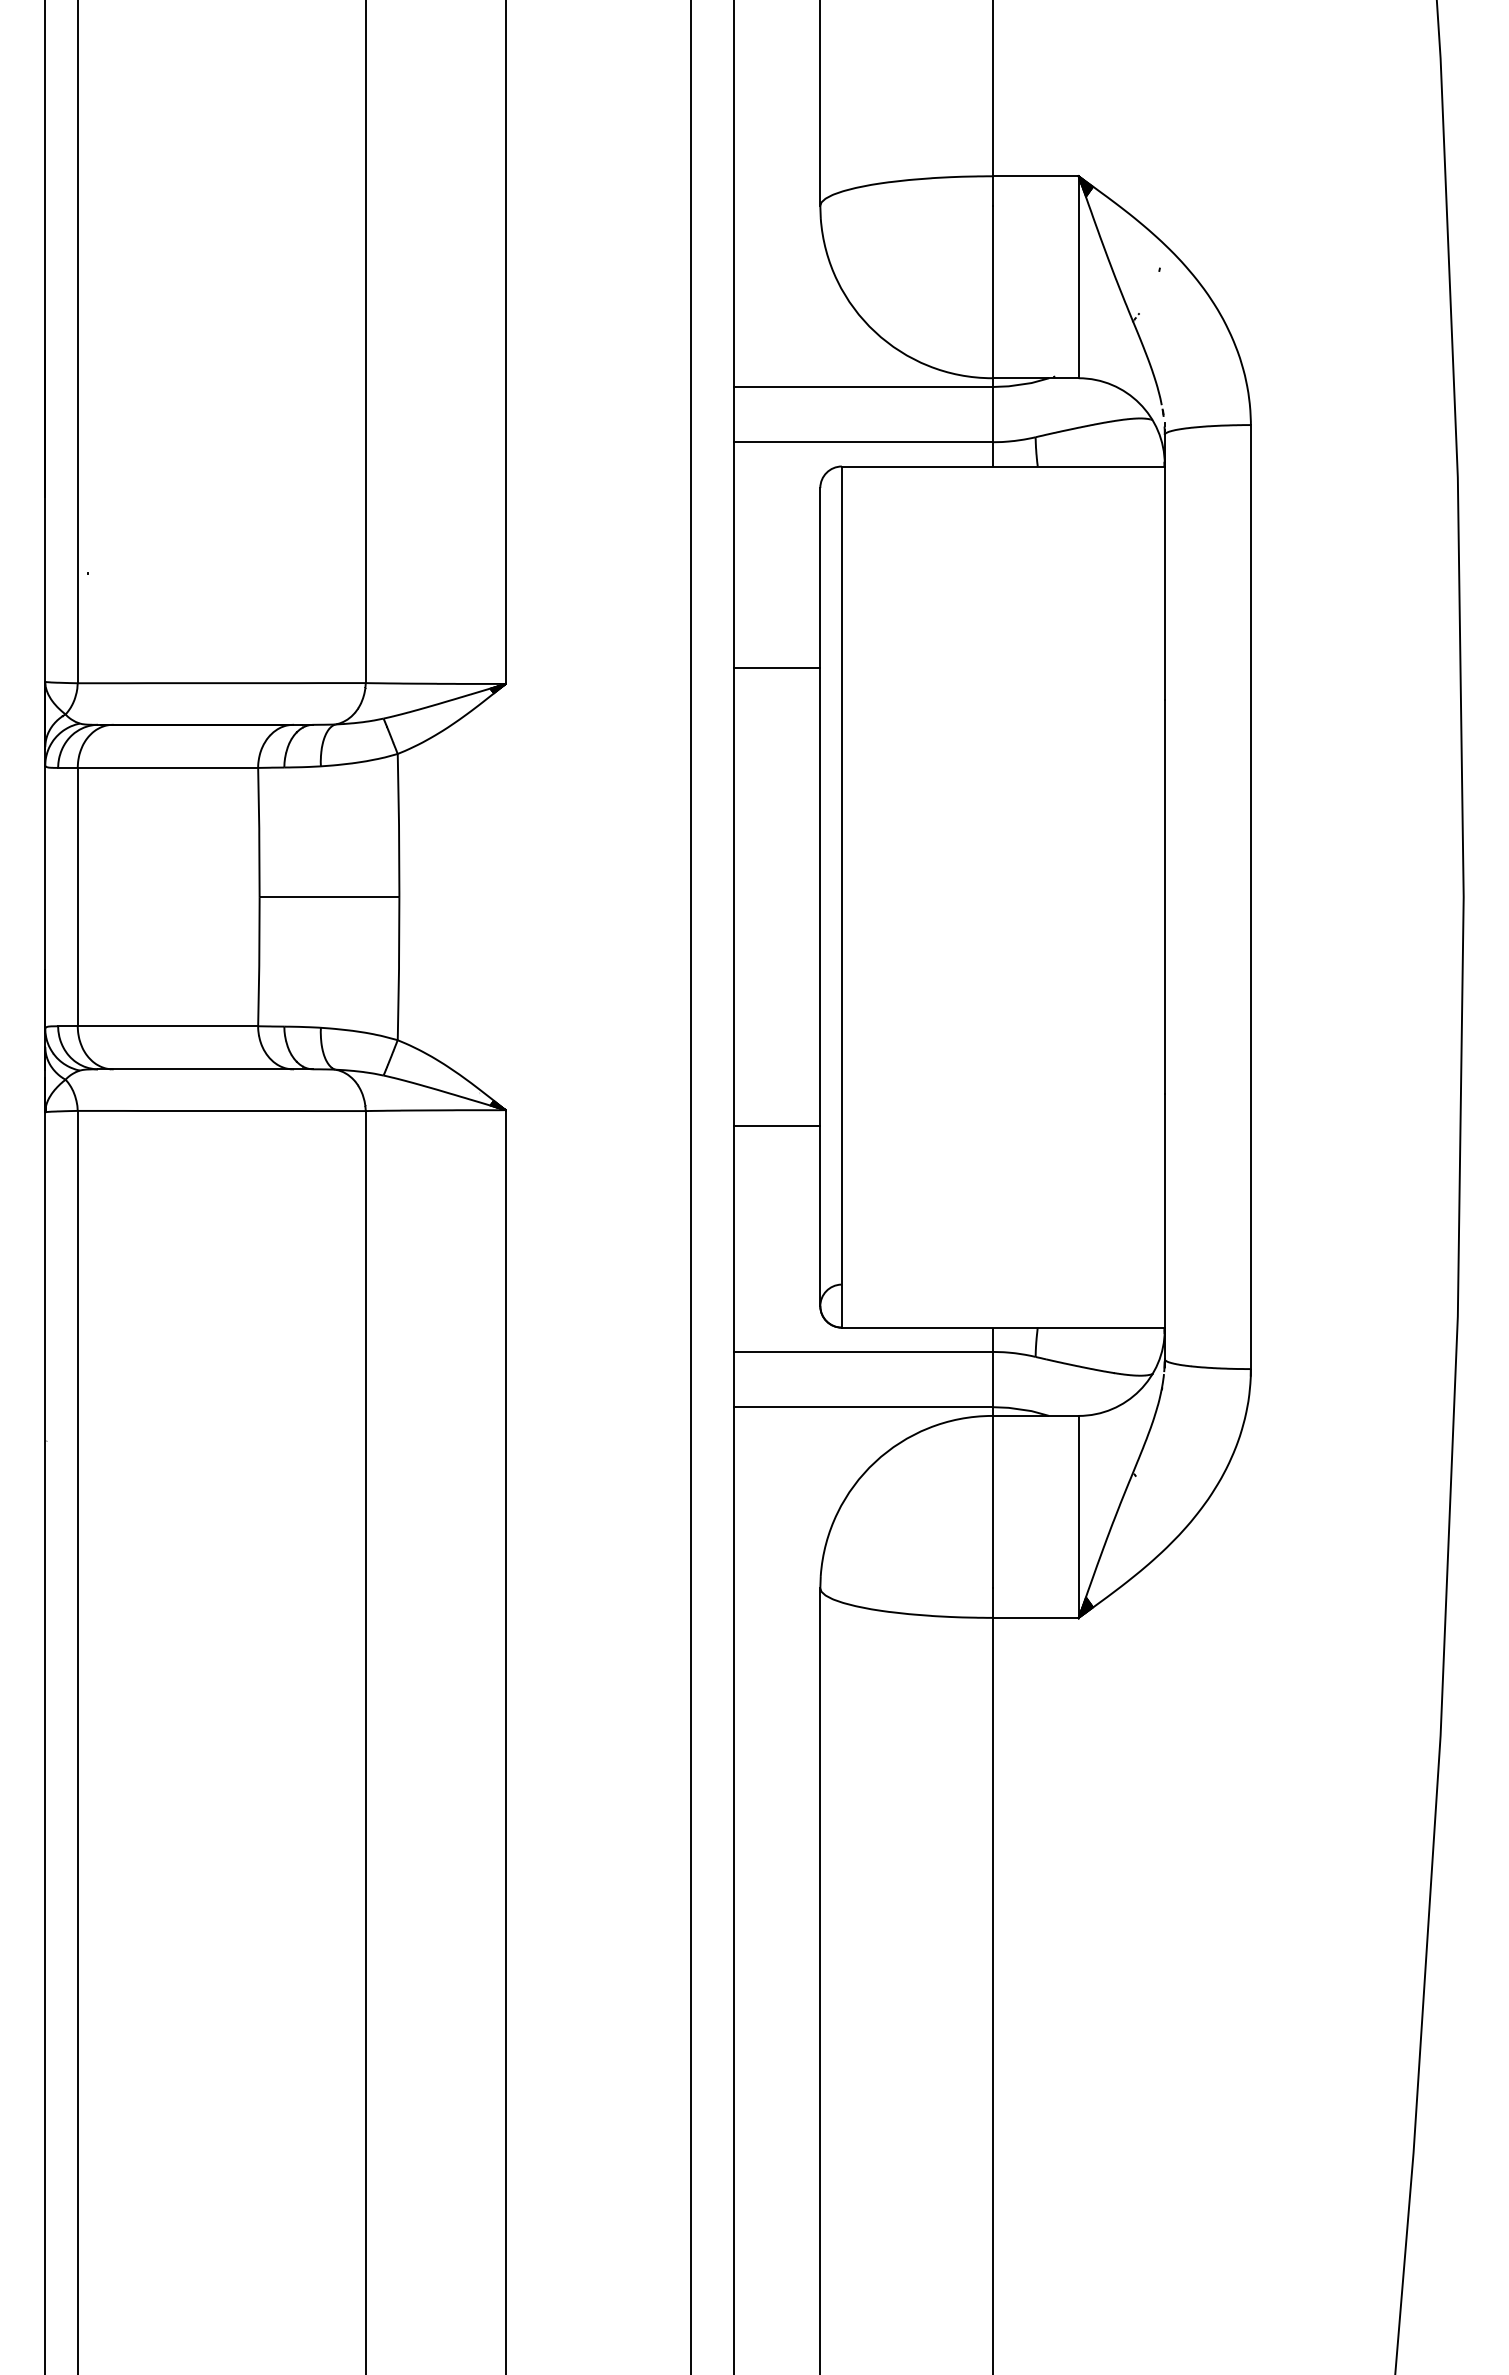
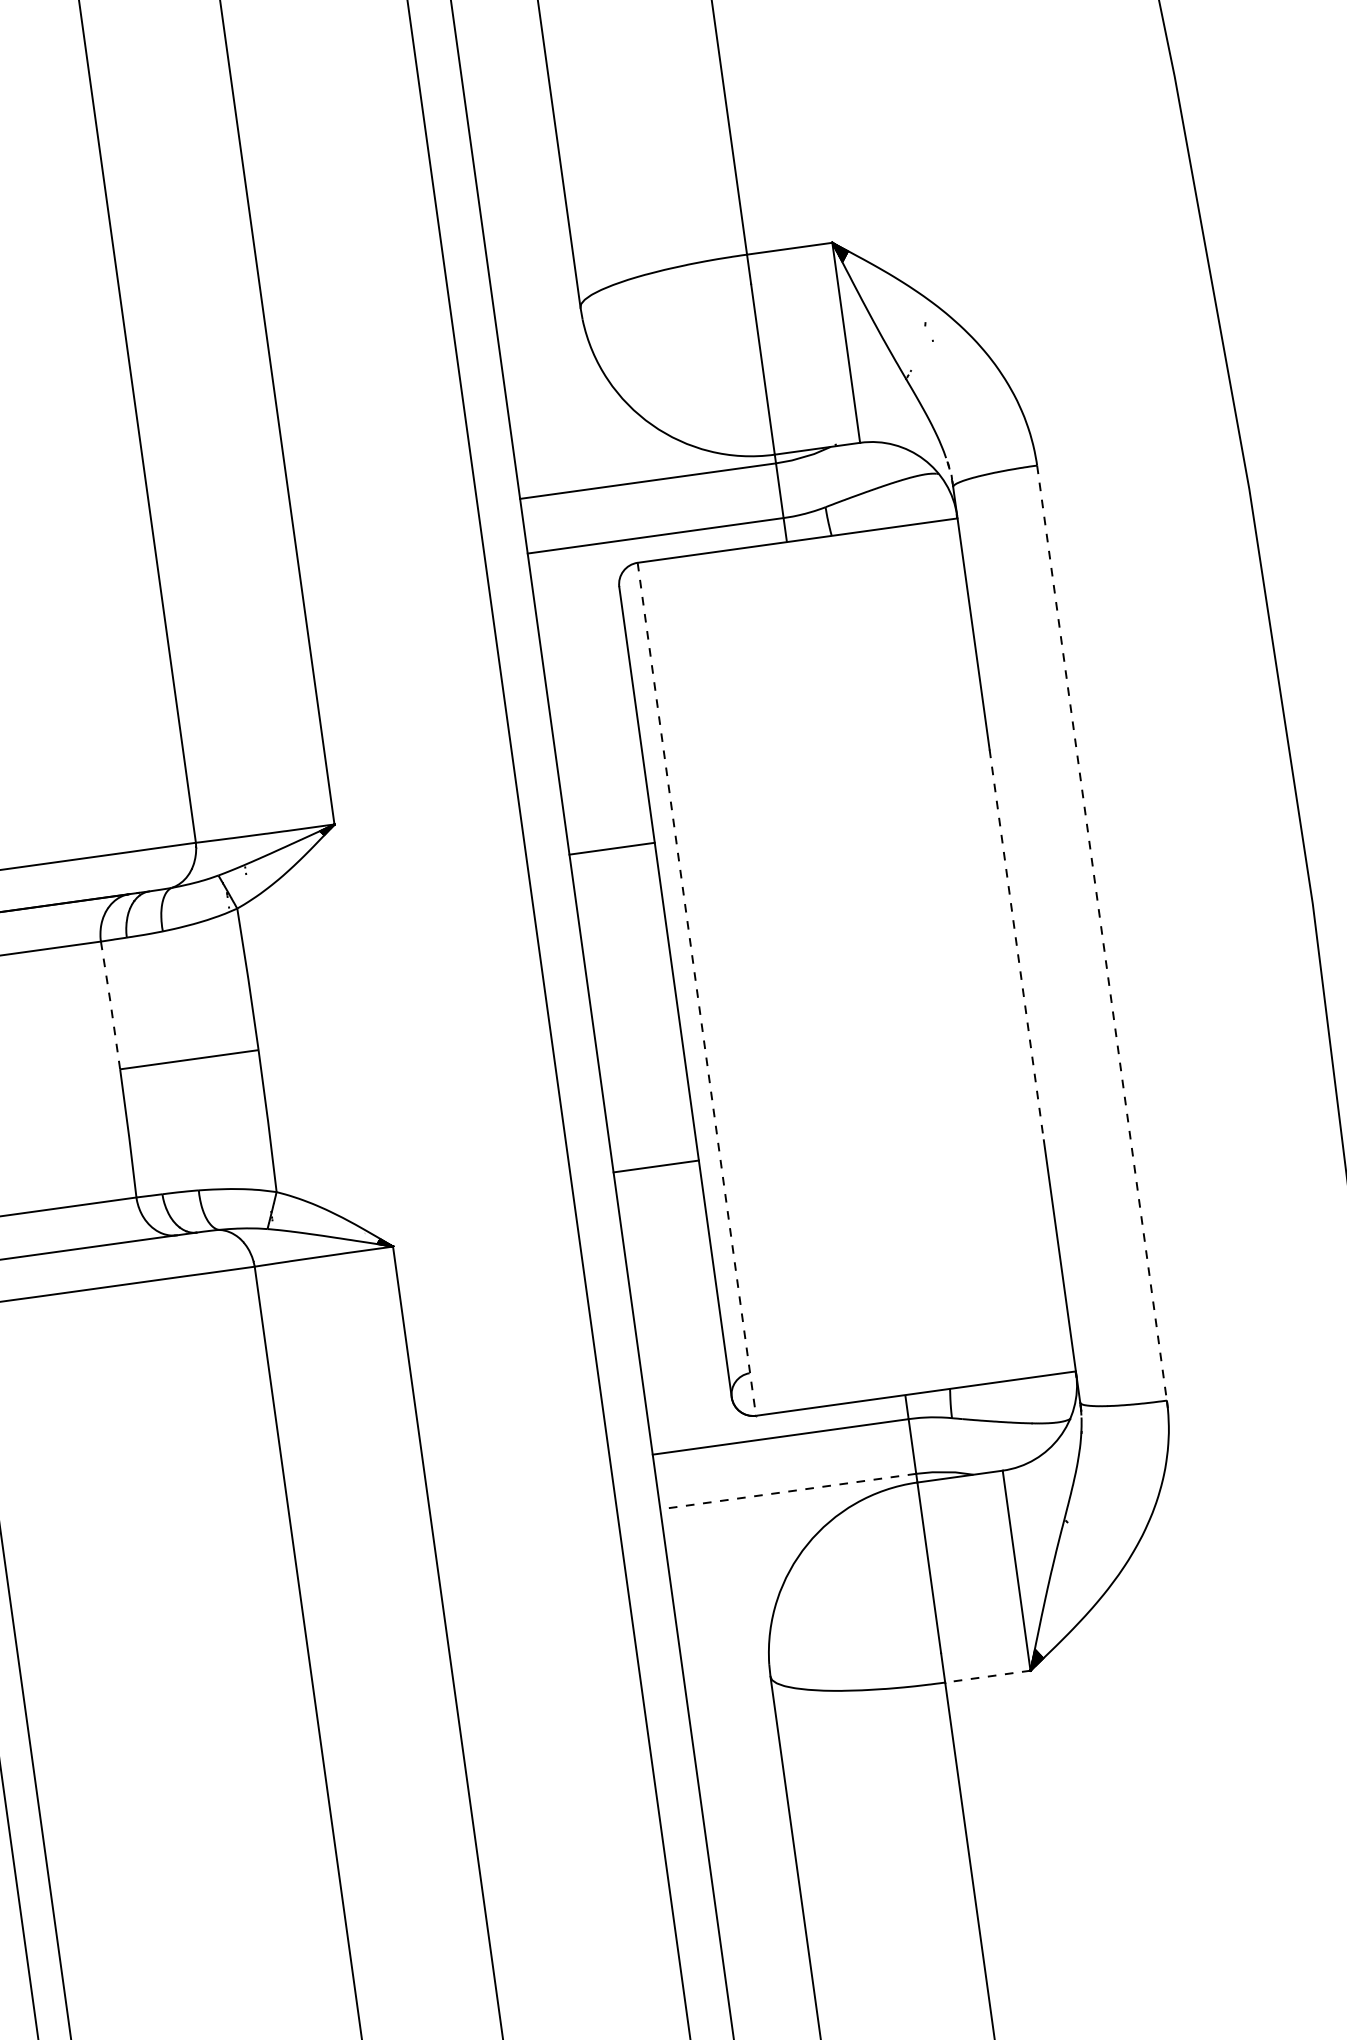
line: (777, 668) -> (612, 849), moved
line: (259, 832) -> (111, 1005), solid -> dashed
line: (841, 897) -> (696, 989), solid -> dashed
line: (1164, 897) -> (1016, 945), solid -> dashed
line: (1250, 897) -> (1101, 933), solid -> dashed
line: (777, 1125) -> (656, 1165), moved
line: (862, 1407) -> (787, 1492), solid -> dashed
line: (1035, 1617) -> (987, 1676), solid -> dashed

